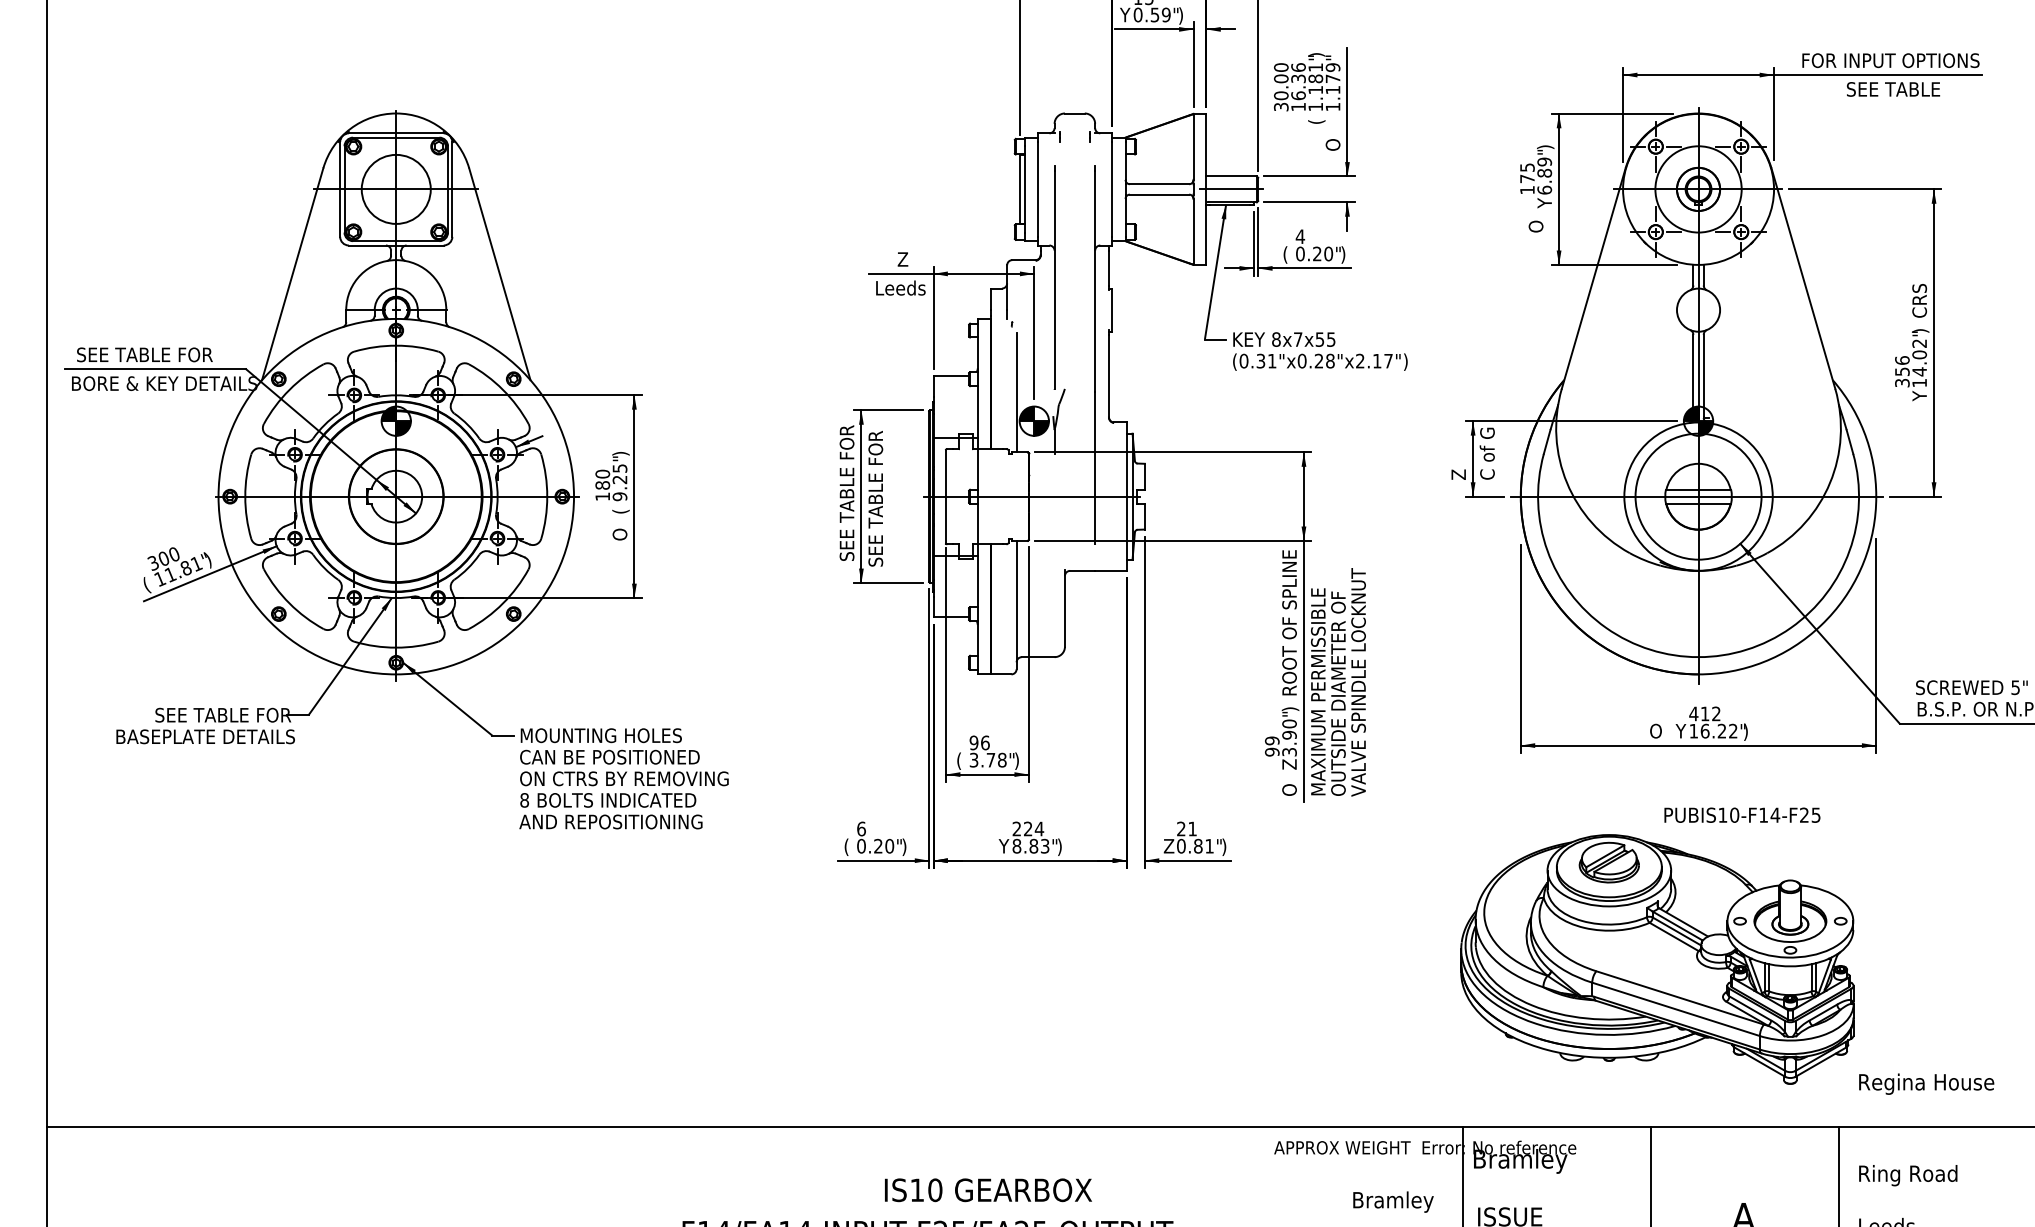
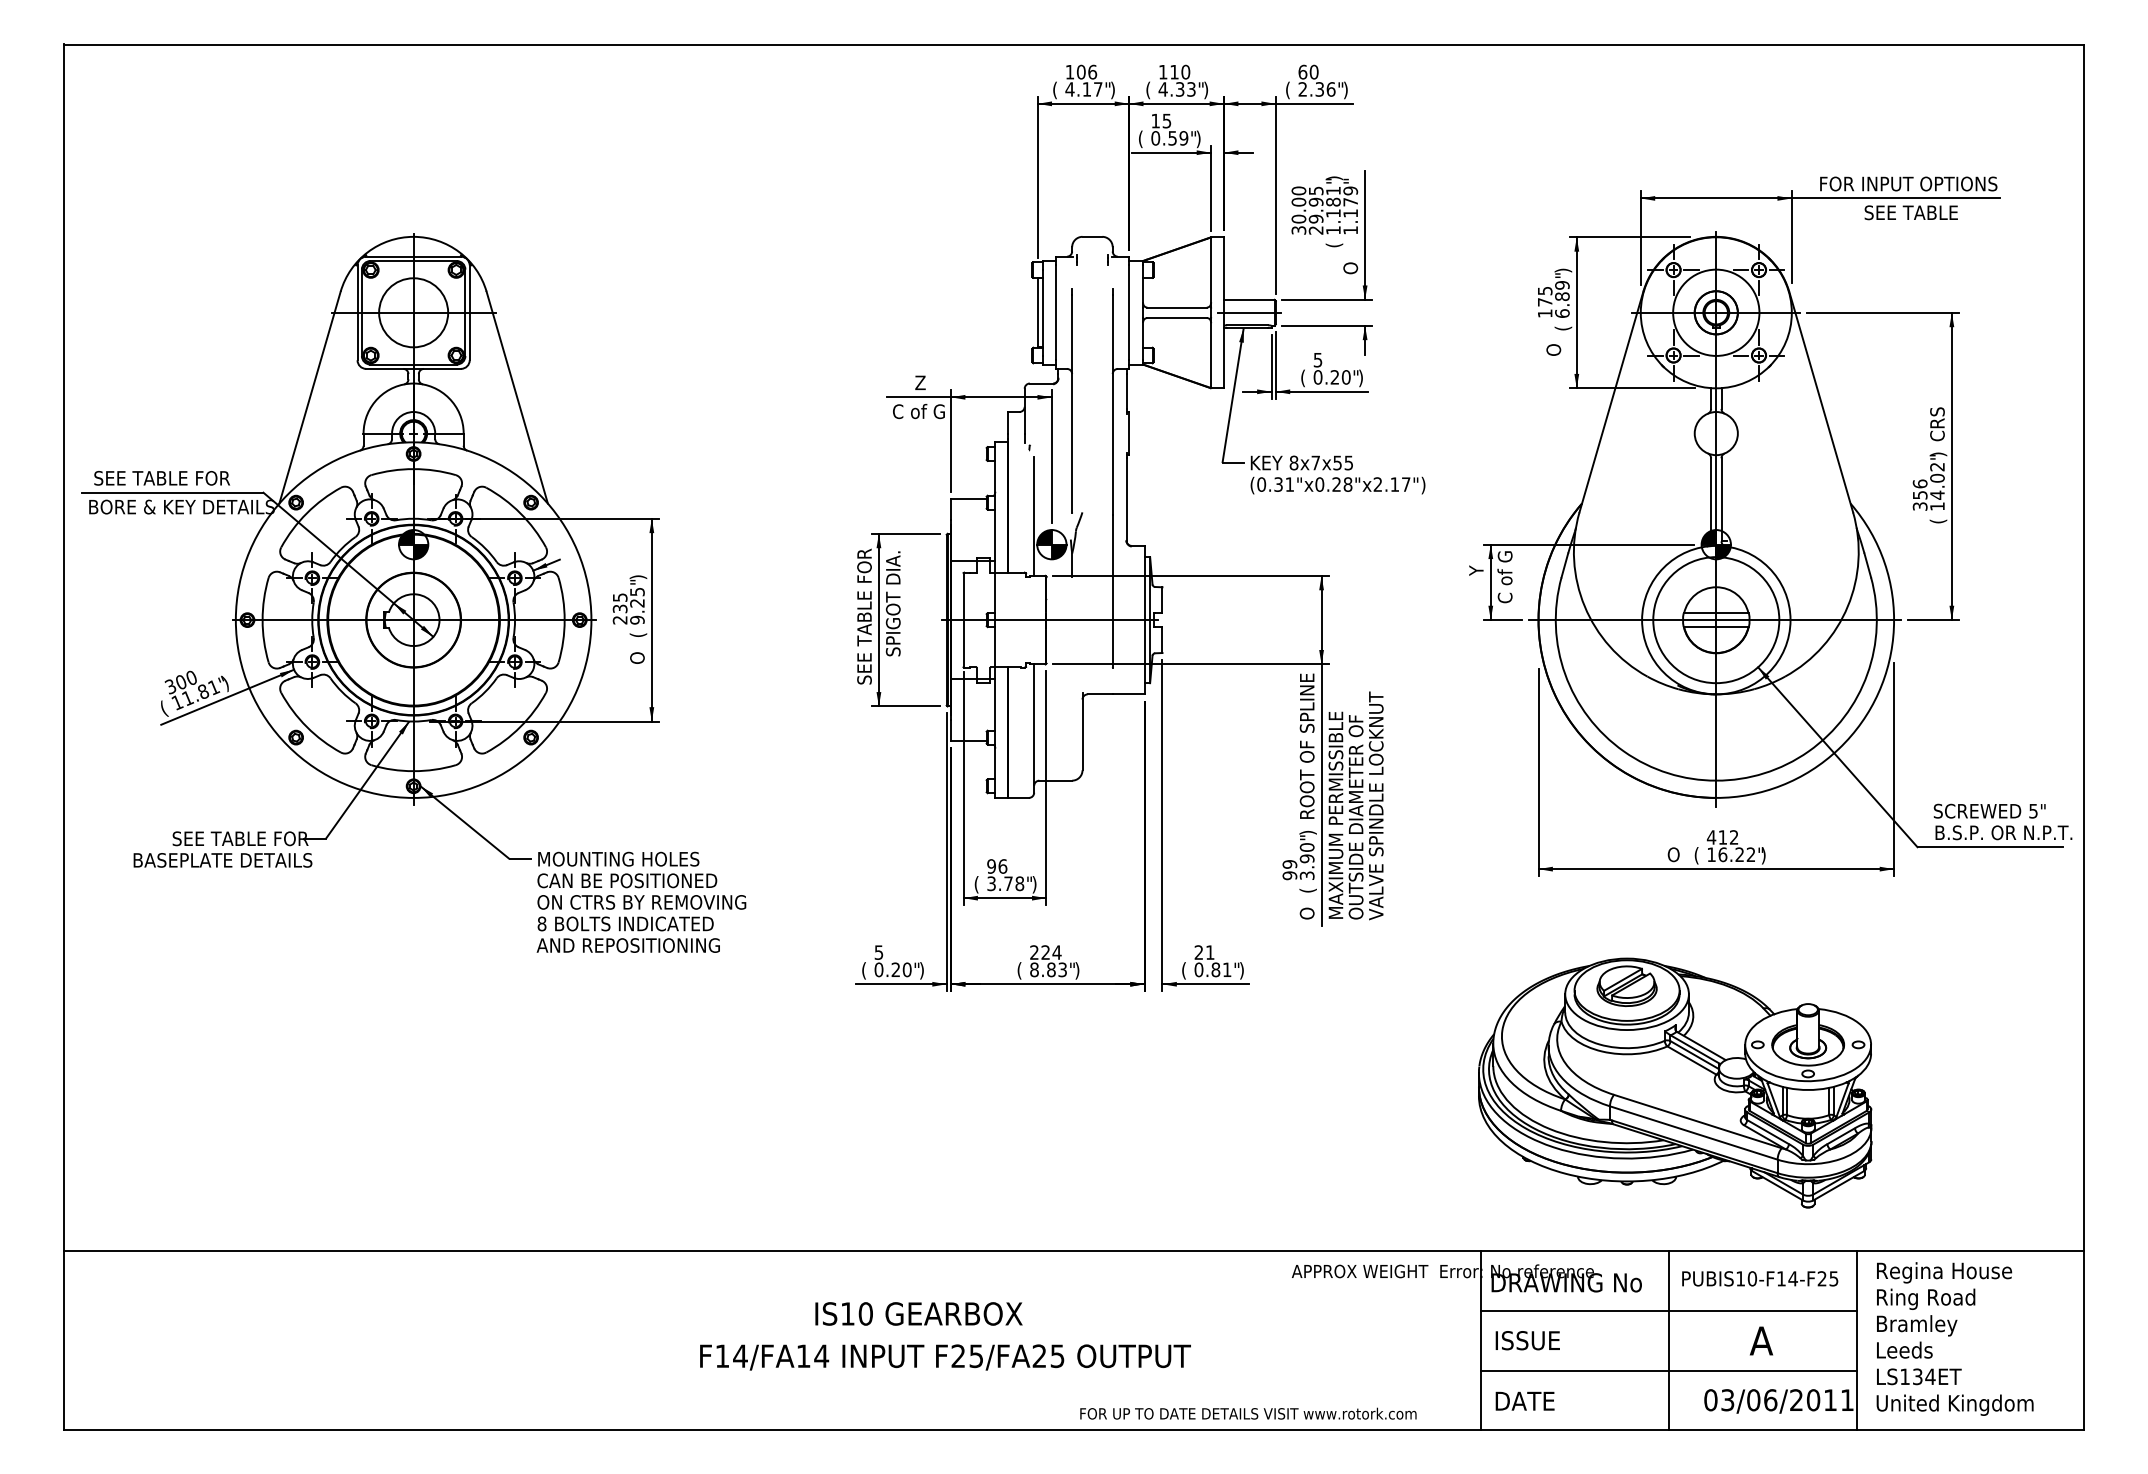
text: (1124, 16) -> (1142, 139), Y -> (
text: (1297, 87) -> (1315, 210), 16.36 -> 29.95
text: (1545, 203) -> (1563, 326), Y -> (
text: (1299, 237) -> (1317, 360), 4 -> 5
text: (900, 288) -> (918, 411), Leeds -> C of G
text: (1920, 396) -> (1938, 519), Y -> (
text: (1458, 461) -> (1476, 584), Z -> Y
text: (602, 485) -> (619, 608), 180 -> 235
text: (874, 497) -> (892, 620), SEE TABLE FOR -> SPIGOT DIA.
text: (1680, 731) -> (1698, 855), Y -> (
text: (1289, 763) -> (1307, 887), Z -> (
text: (1742, 814) -> (1760, 1278), moved
text: (860, 828) -> (878, 952), 6 -> 5
text: (1003, 846) -> (1021, 970), Y -> (
text: (1168, 846) -> (1186, 970), Z -> (
text: (1926, 1083) -> (1944, 1272), moved
text: (1549, 1160) -> (1567, 1284), Bramley -> DRAWING No
line: (1650, 1186) -> (1668, 1310), added
text: (987, 1189) -> (918, 1313), moved
text: (1393, 1201) -> (1917, 1325), moved

